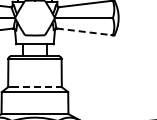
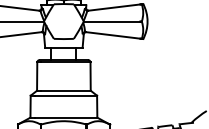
line: (84, 31) -> (113, 35), dashed -> solid
line: (37, 86) -> (66, 90), dashed -> solid

